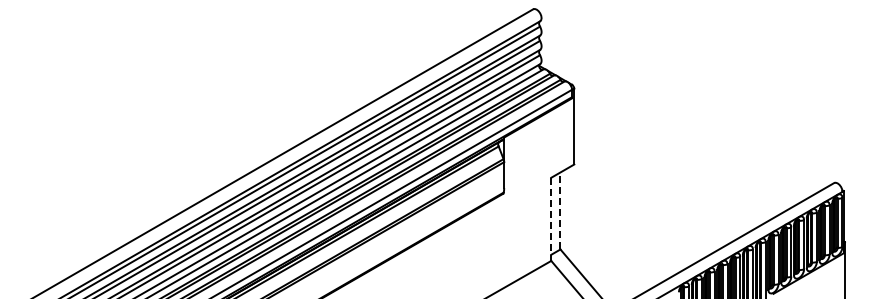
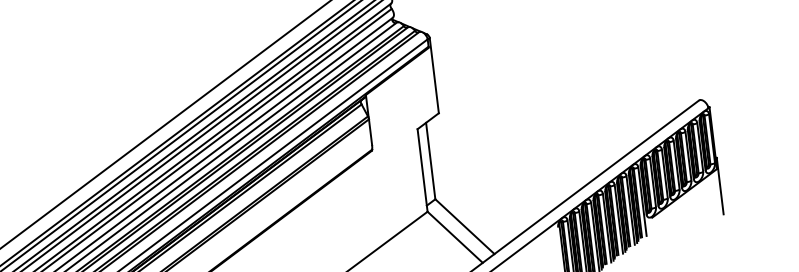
line: (560, 210) -> (430, 160), dashed -> solid
line: (551, 219) -> (422, 170), dashed -> solid

